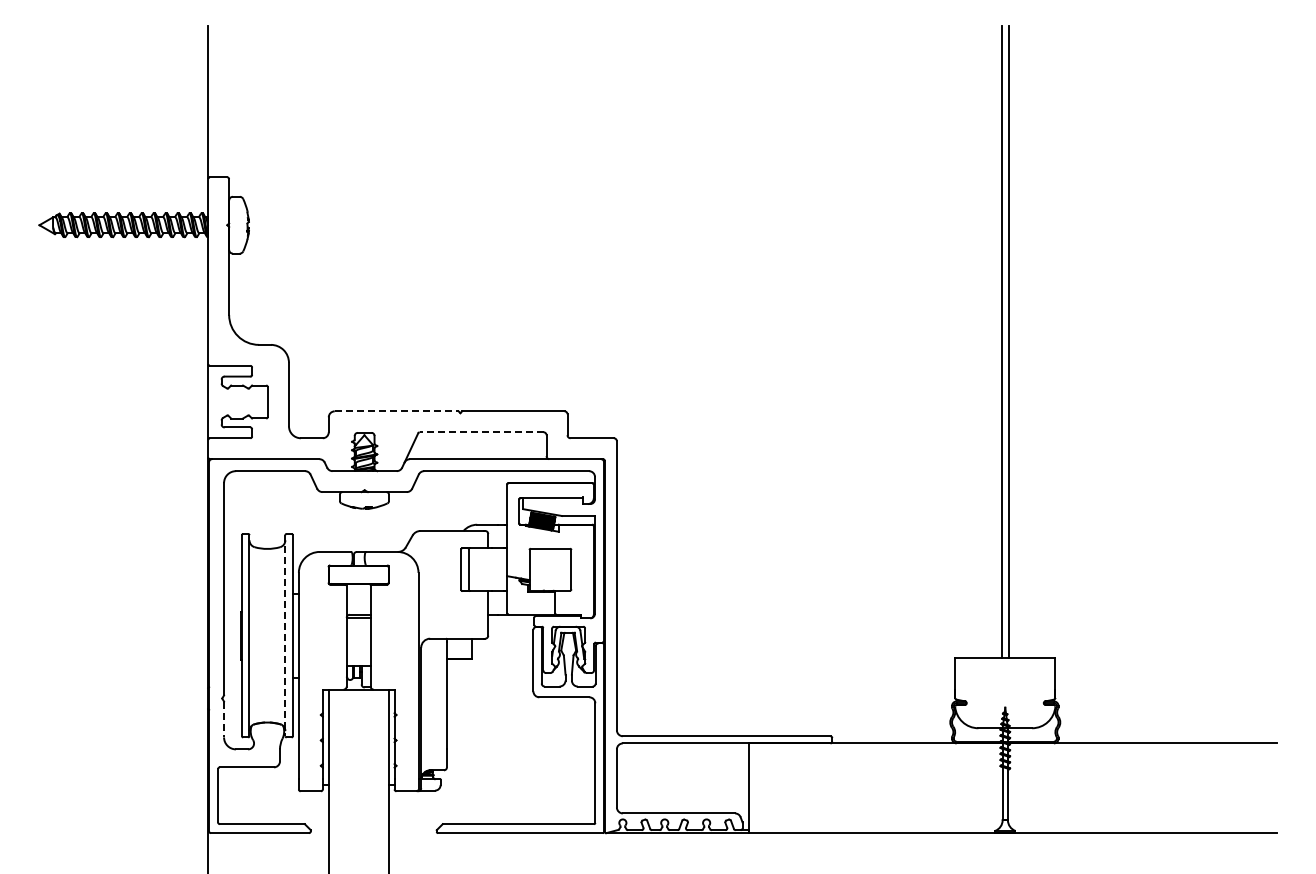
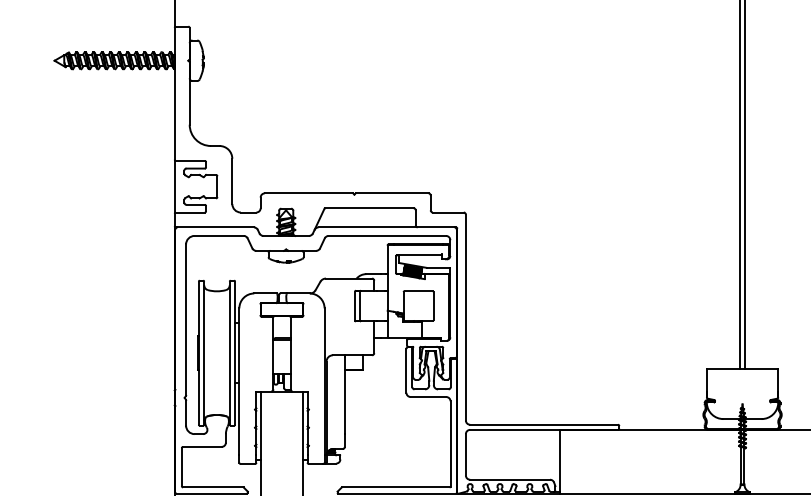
line: (396, 411) -> (308, 193), dashed -> solid
line: (481, 432) -> (369, 208), dashed -> solid
line: (285, 635) -> (229, 353), dashed -> solid
line: (224, 719) -> (186, 412), dashed -> solid

